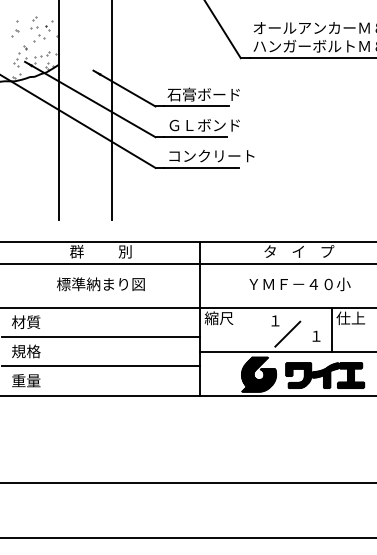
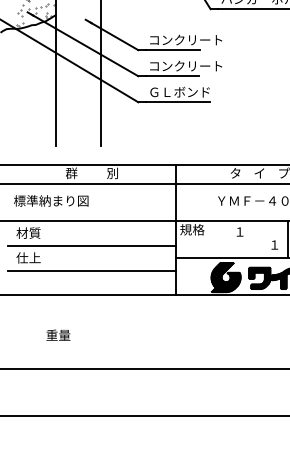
text: (210, 94) -> (184, 39), 石膏ボード -> コンクリート
text: (211, 125) -> (185, 66), ＧＬボンド -> コンクリート
text: (211, 155) -> (185, 91), コンクリート -> ＧＬボンド
text: (100, 284) -> (50, 201), moved
text: (218, 318) -> (191, 229), 縮尺 -> 規格
line: (287, 333) -> (250, 242), removed
text: (25, 351) -> (28, 257), 規格 -> 仕上
text: (26, 380) -> (58, 335), moved

